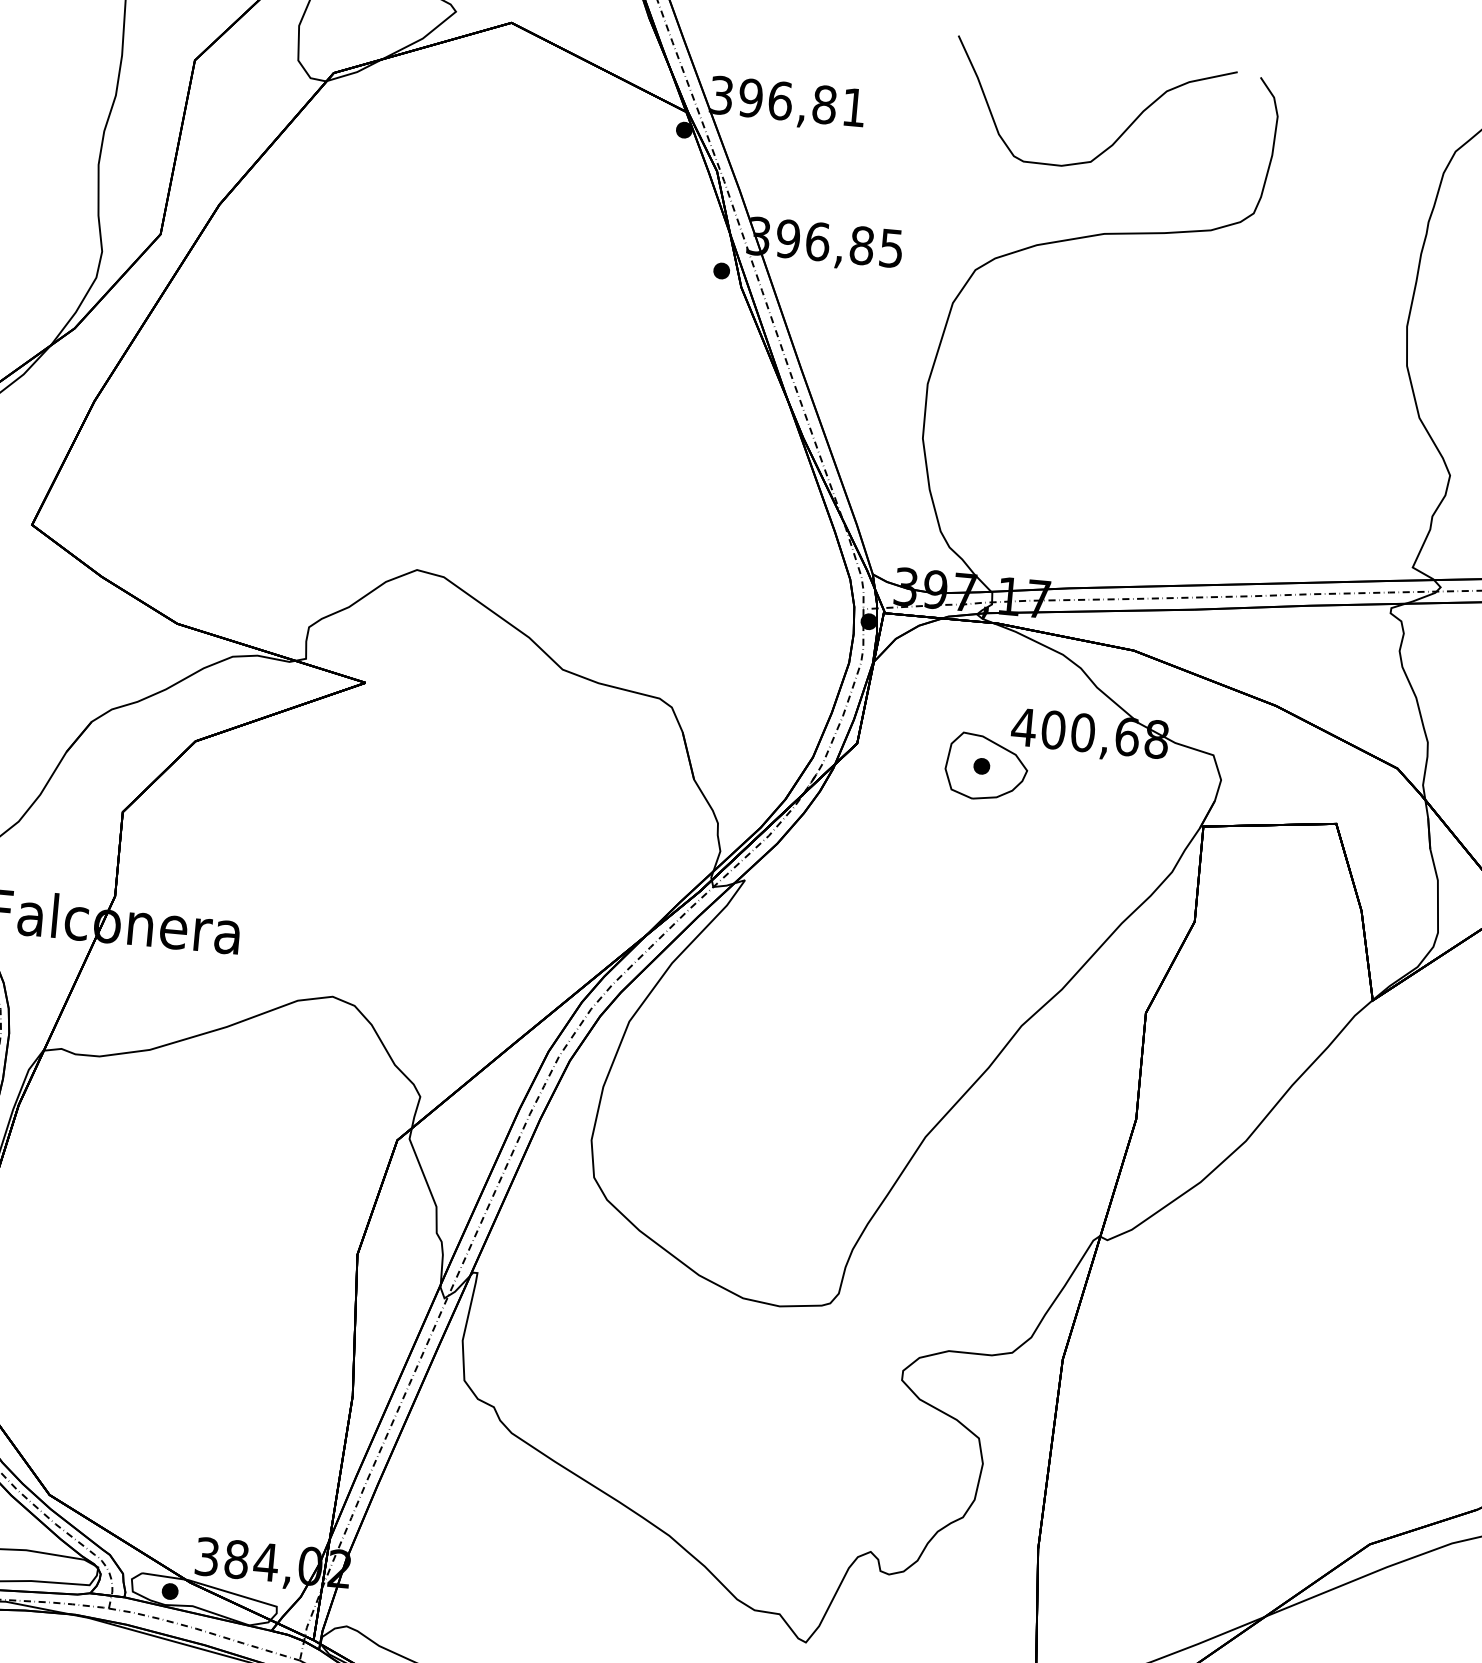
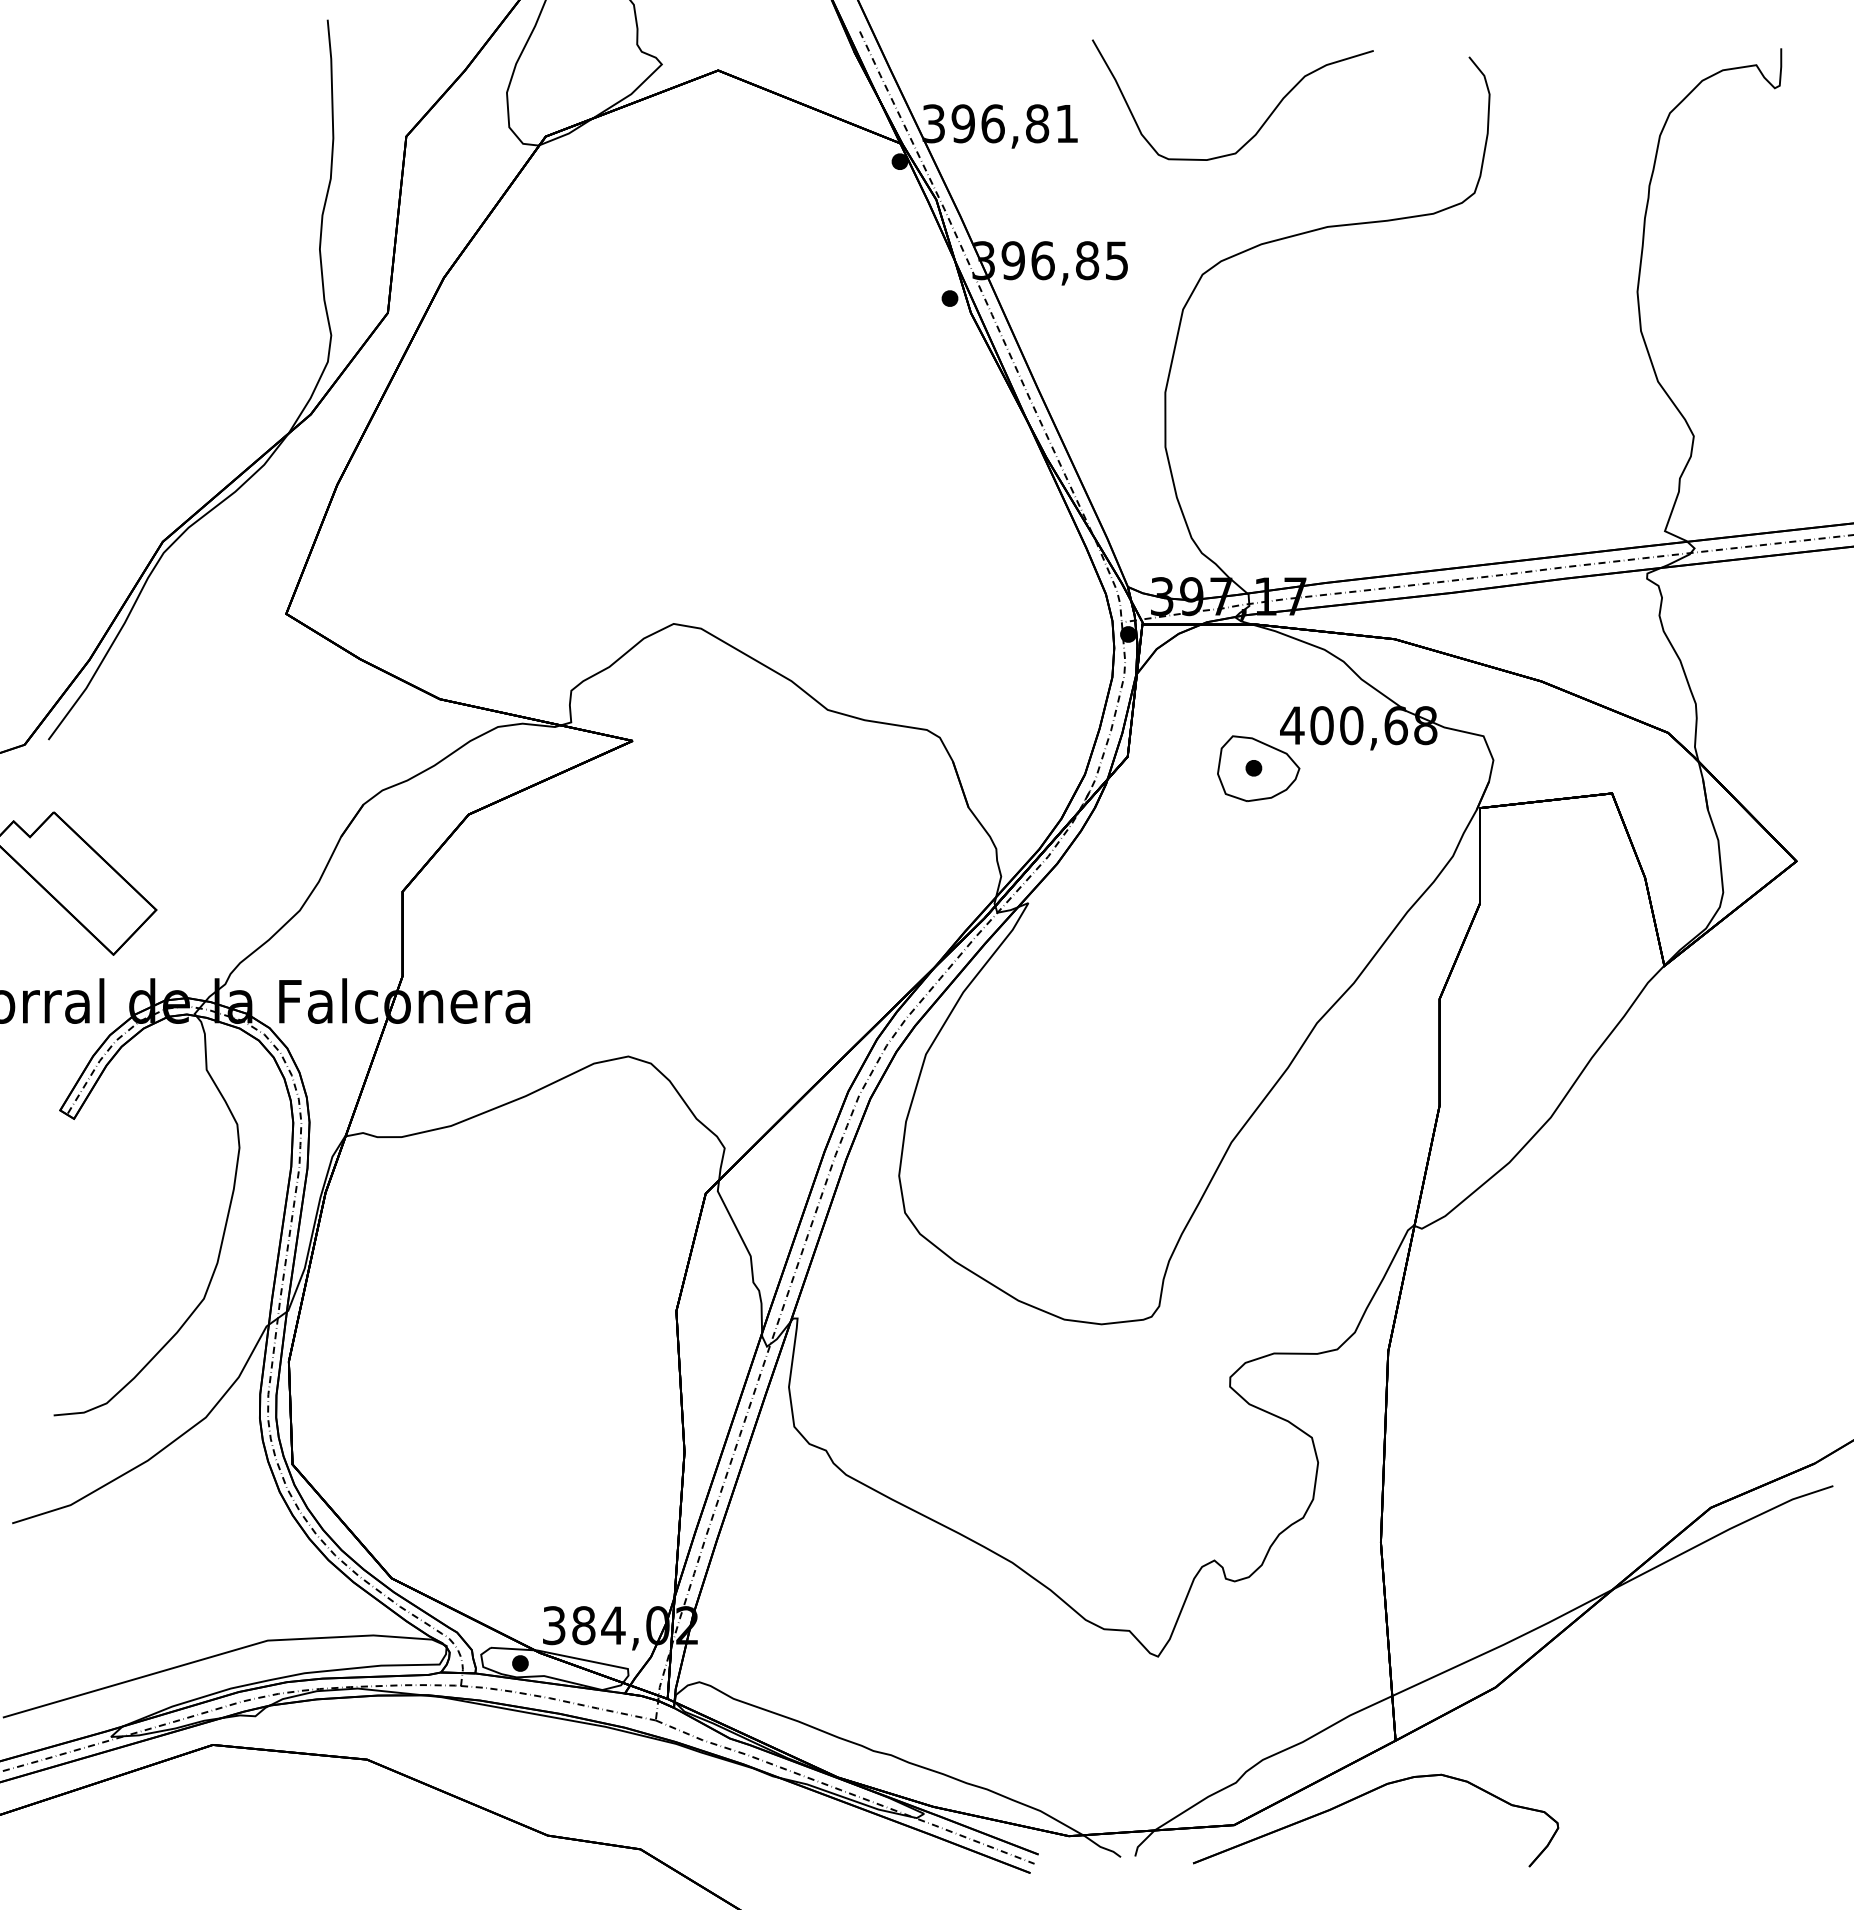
curve: (1121, 133) -> (1263, 122), moved

